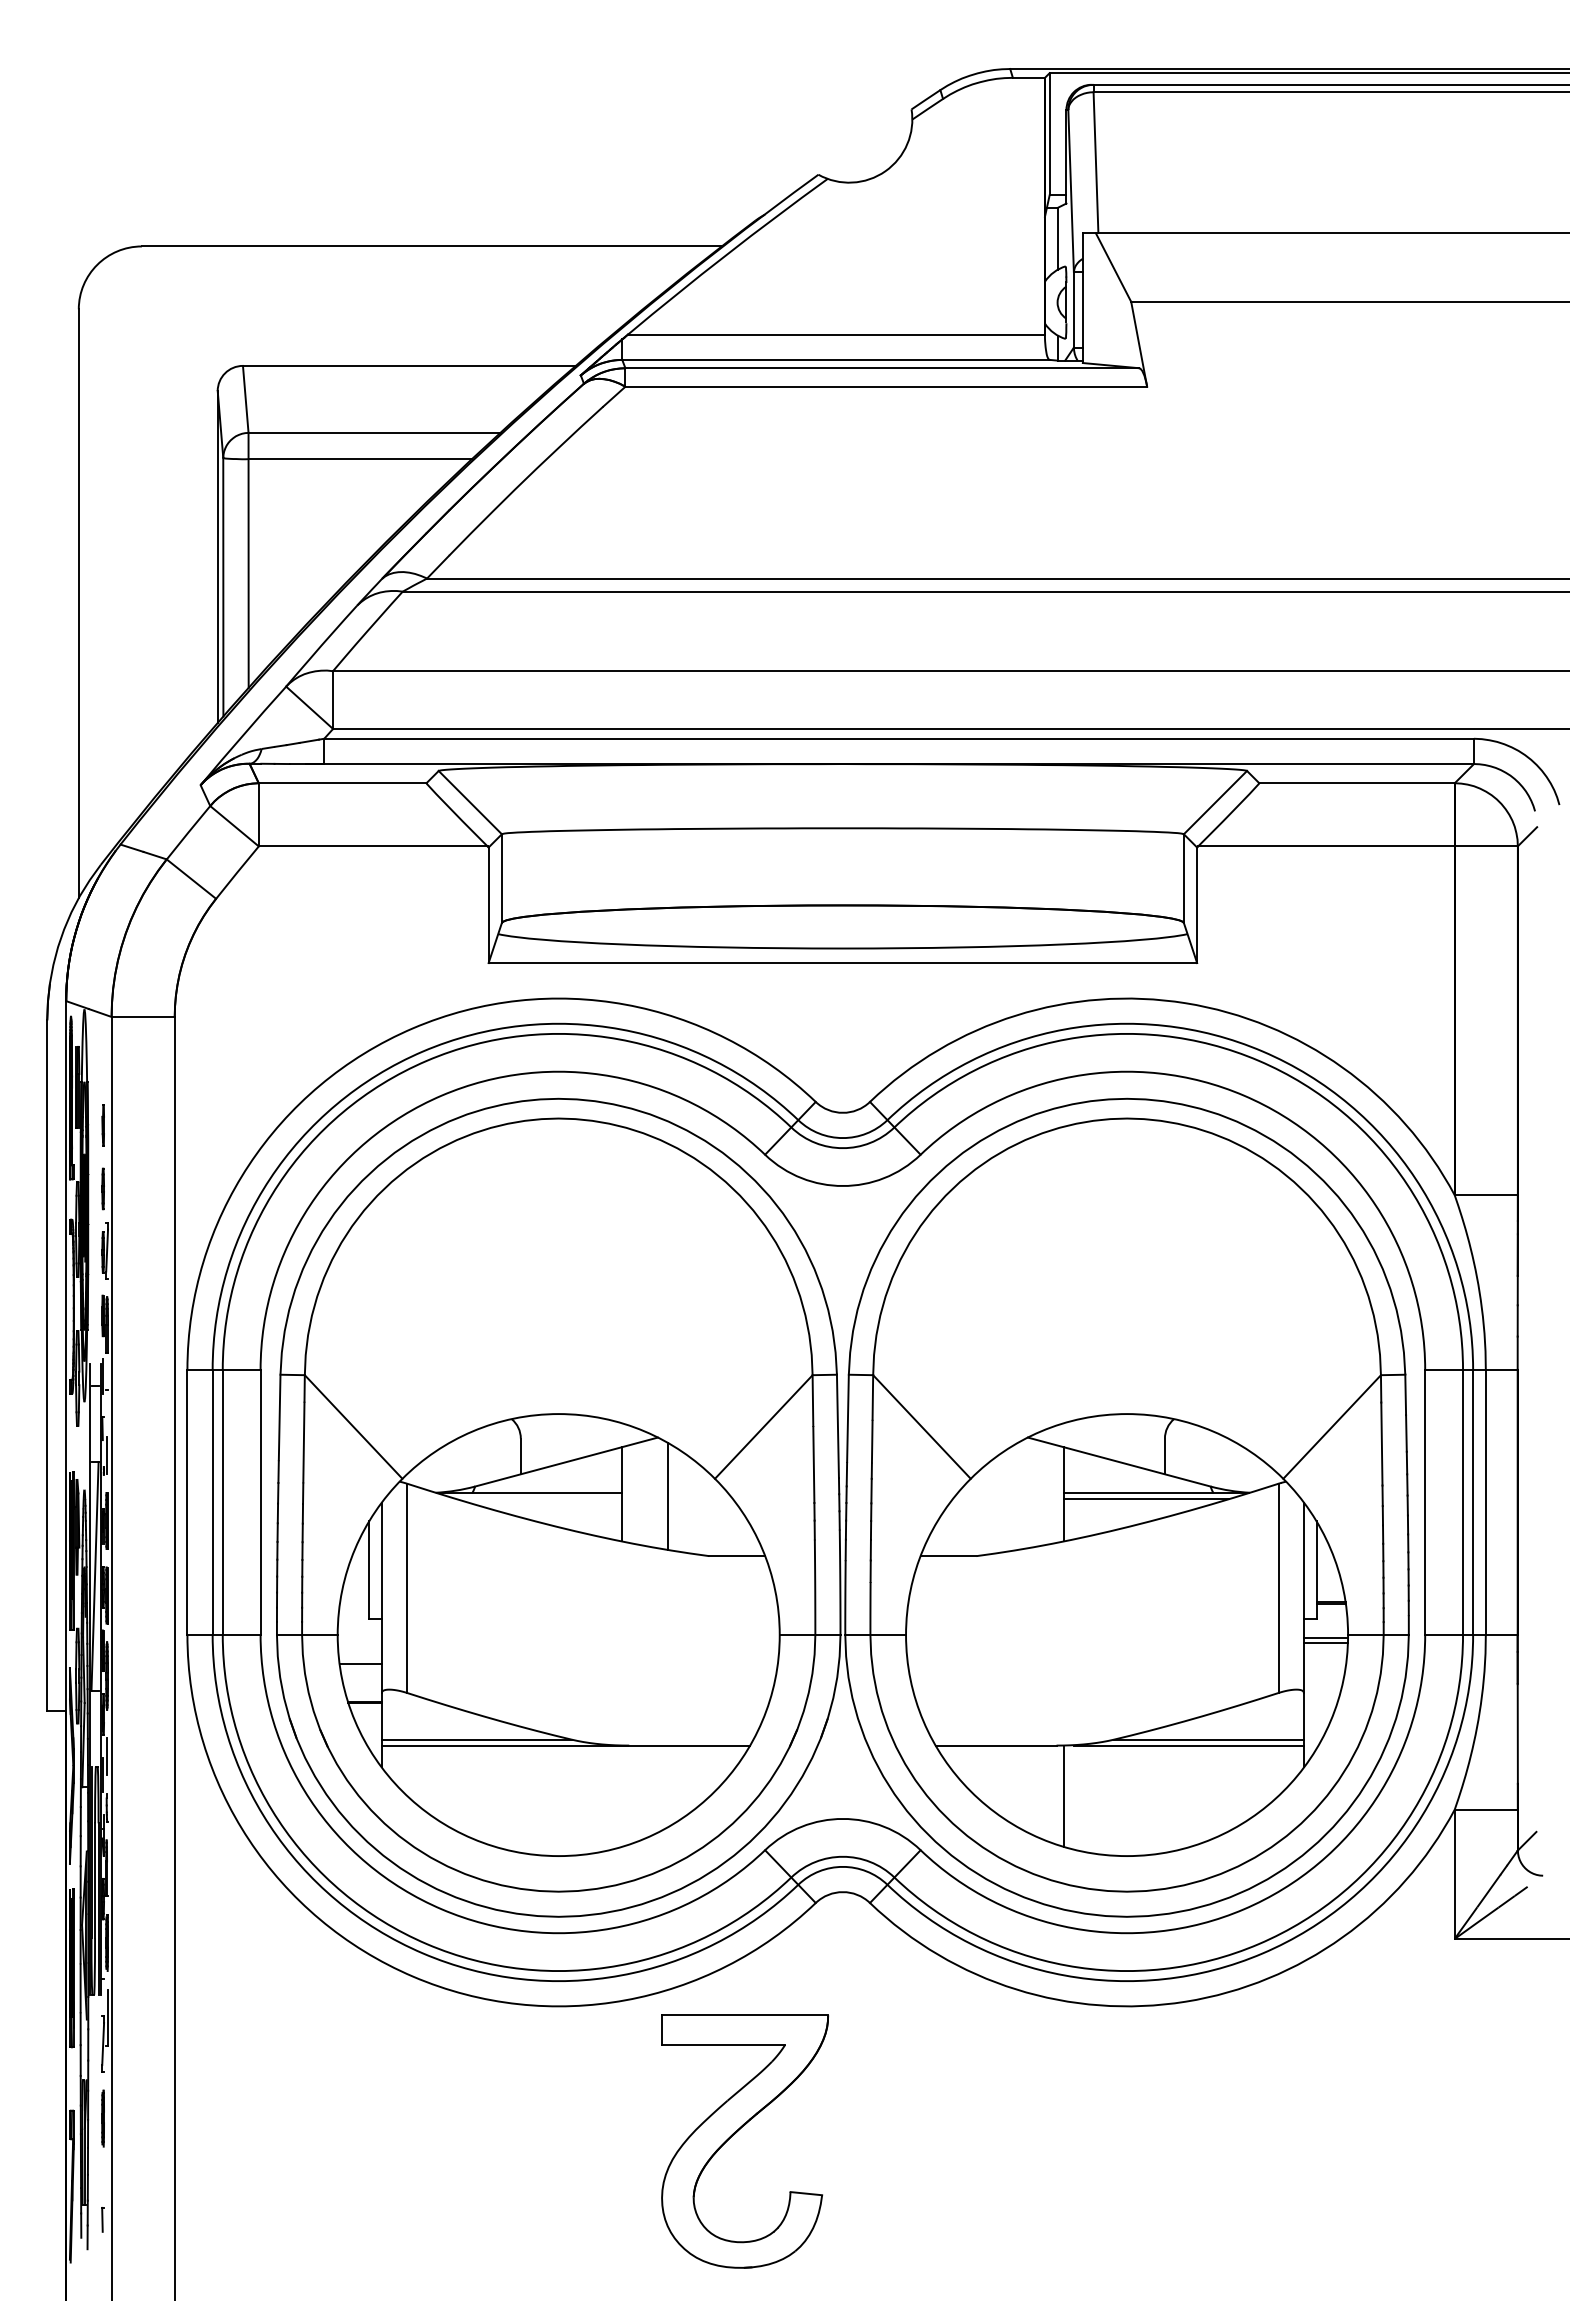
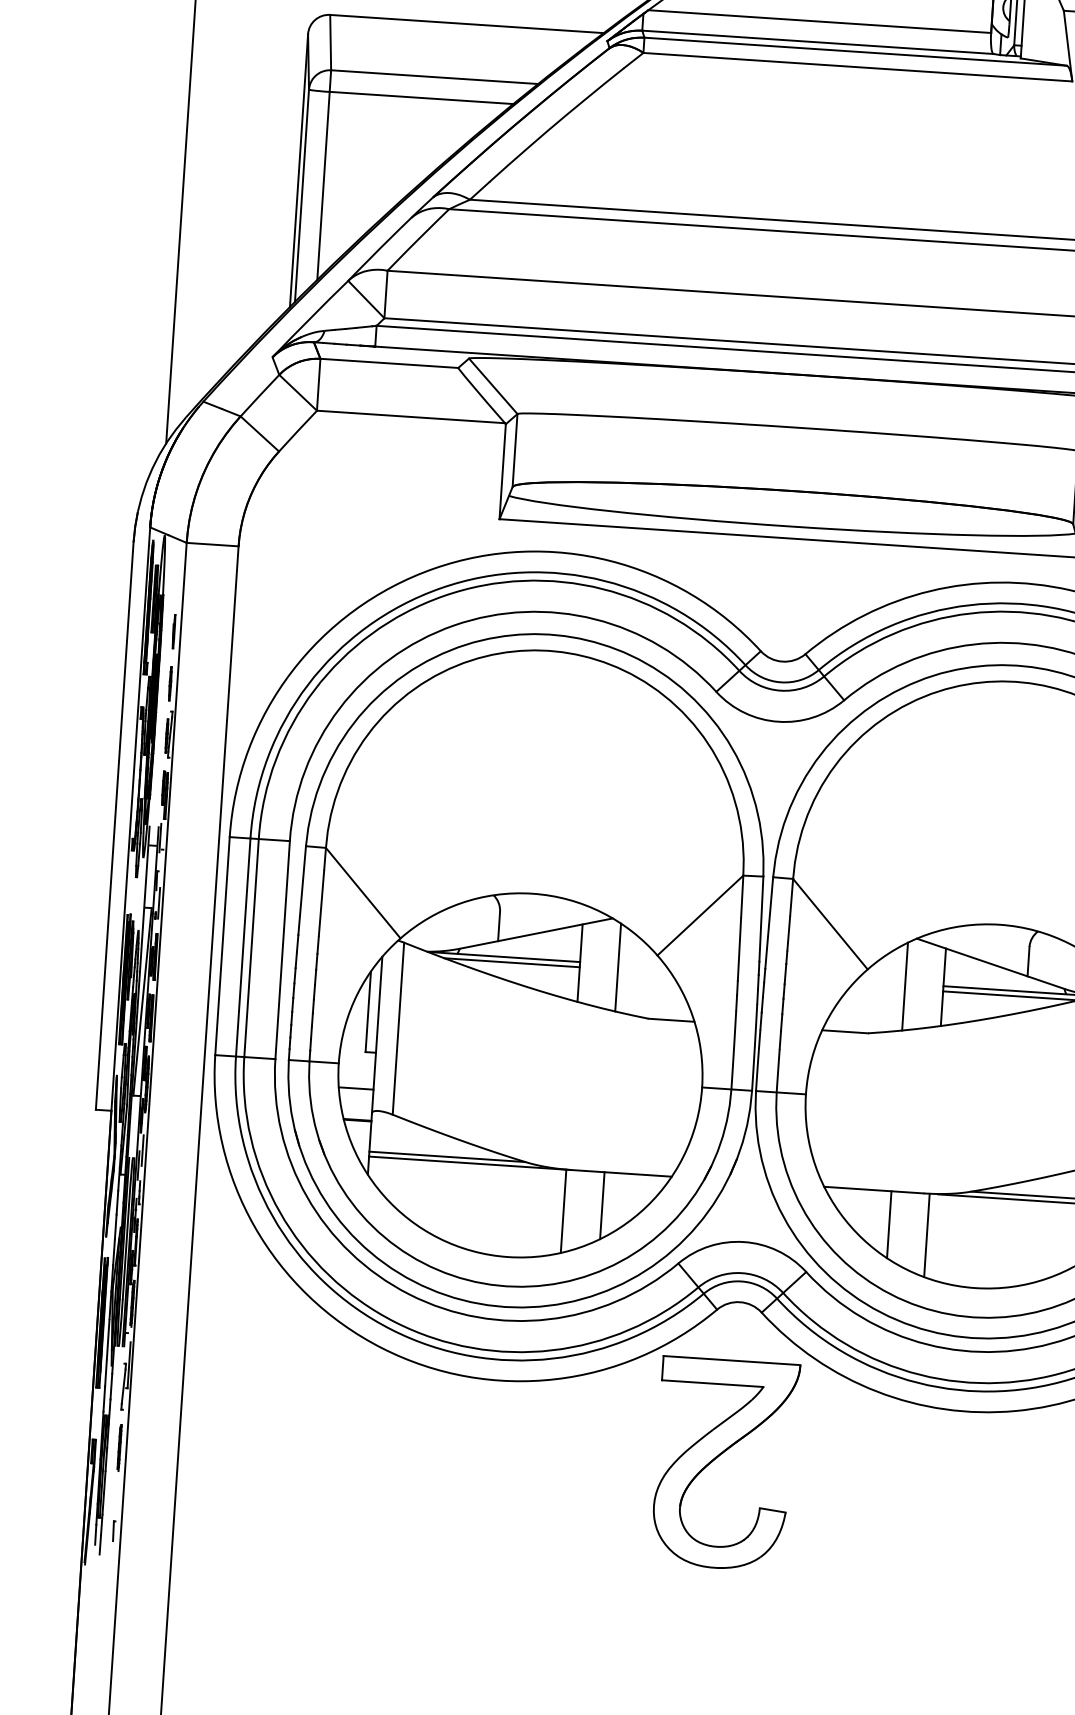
line: (1017, 1496) -> (905, 986), added
line: (539, 1499) -> (512, 962), added
line: (668, 1785) -> (602, 1205), added
line: (1017, 1785) -> (889, 1224), added
line: (621, 1795) -> (563, 1210), added
part: (736, 2133) -> (718, 1457), moved

